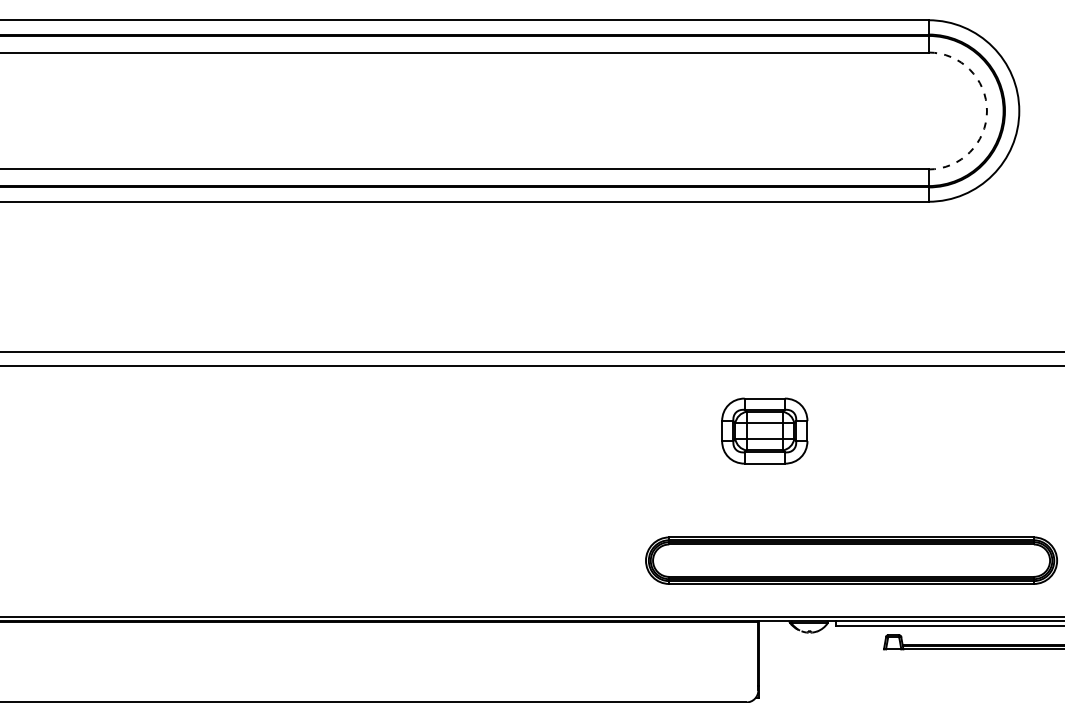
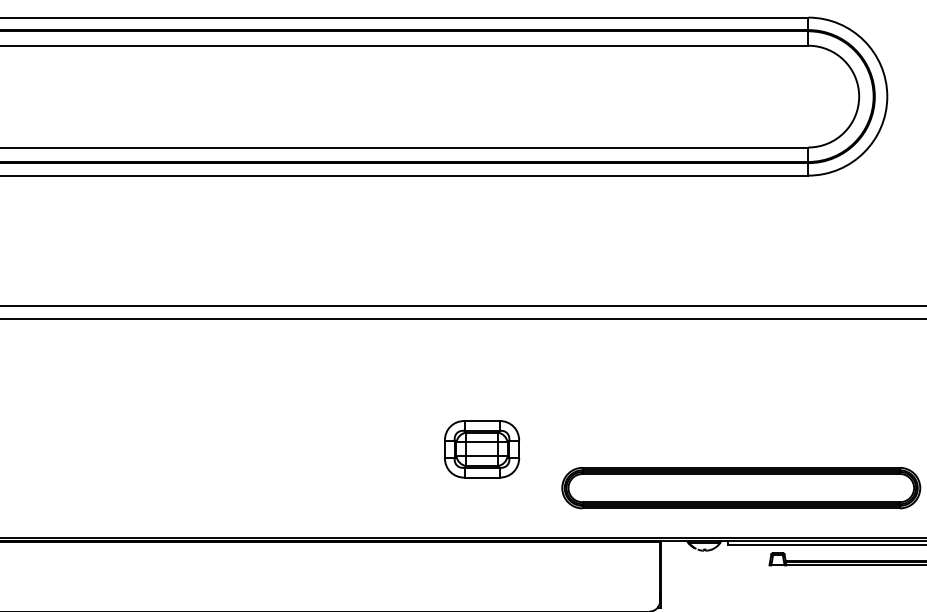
arc: (986, 111) -> (858, 97), dashed -> solid
part: (764, 430) -> (481, 448), moved

